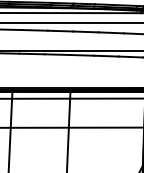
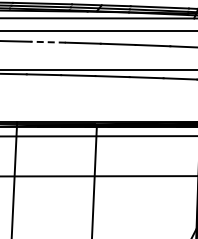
line: (35, 30) -> (48, 42), solid -> dashed

